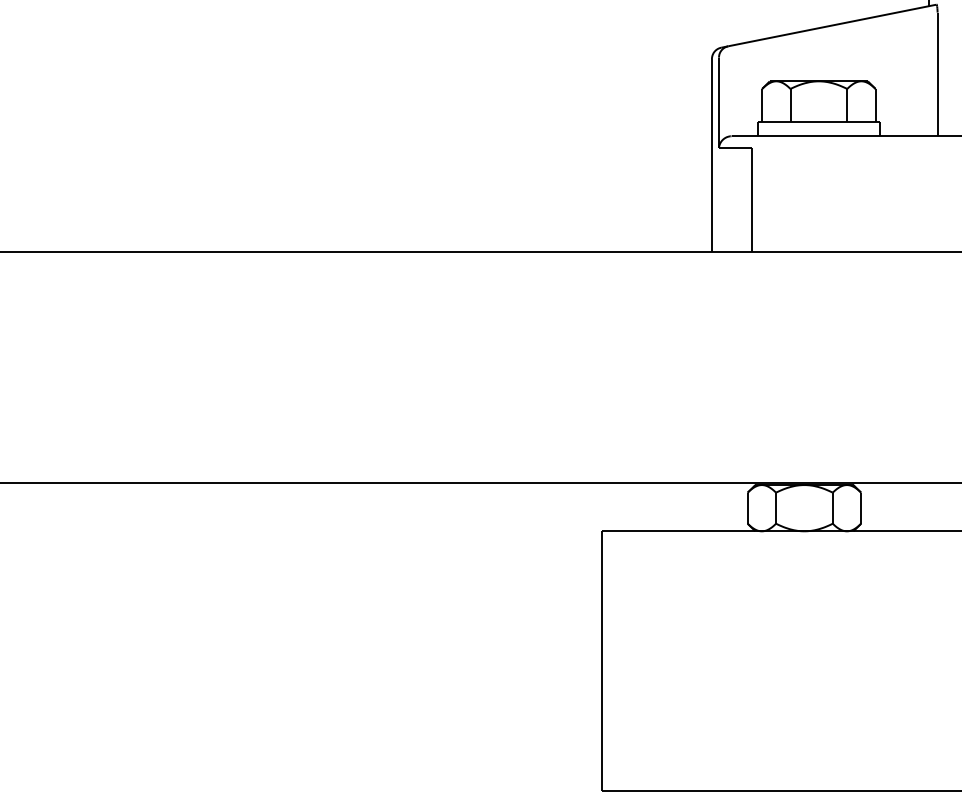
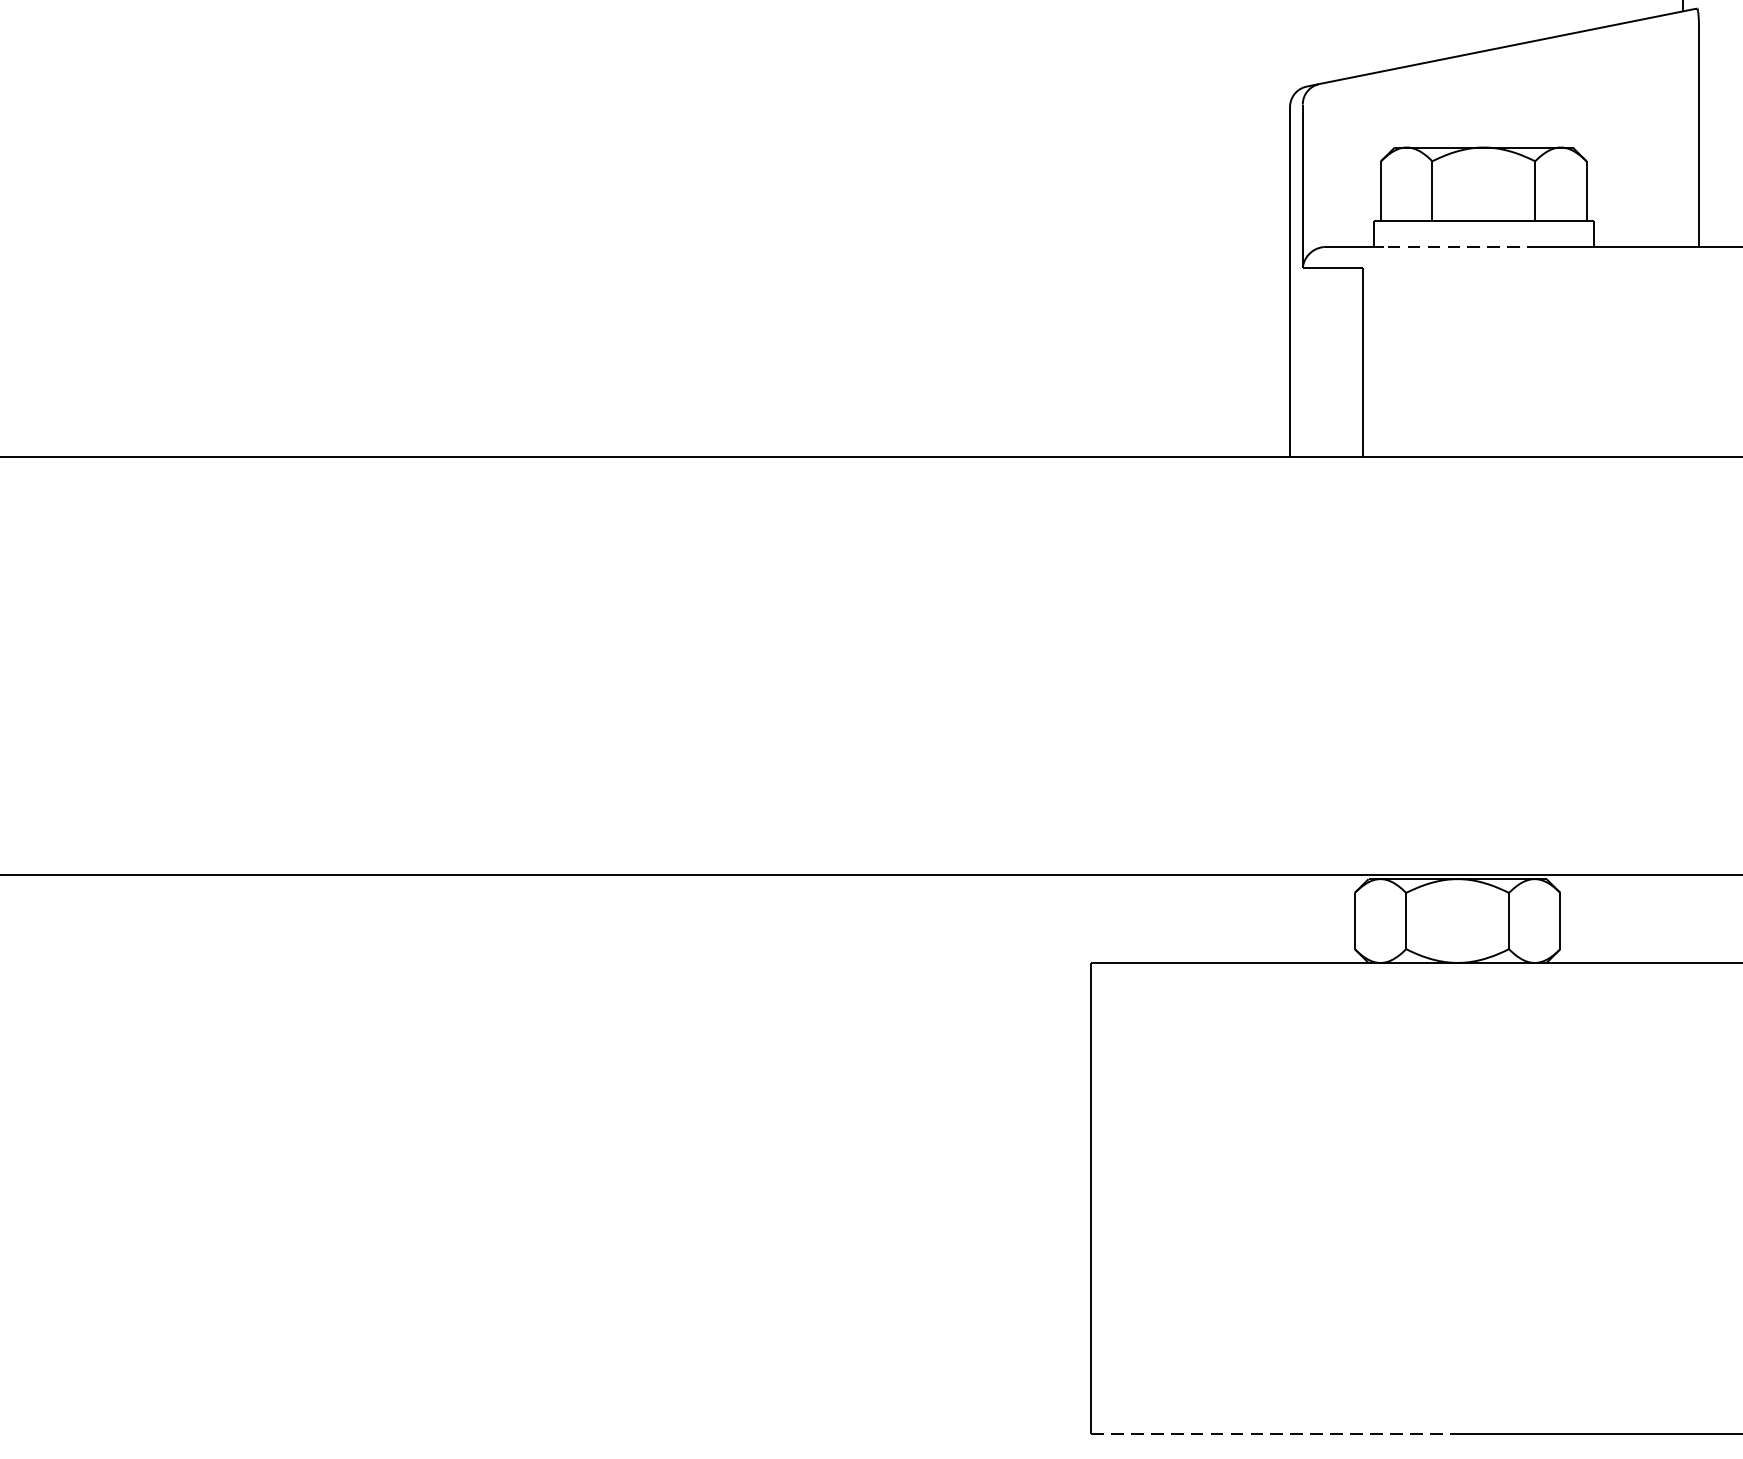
line: (806, 136) -> (1461, 247), solid -> dashed
line: (703, 791) -> (1274, 1434), solid -> dashed

